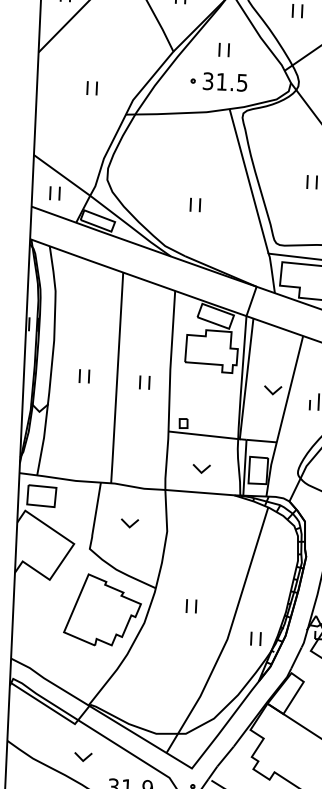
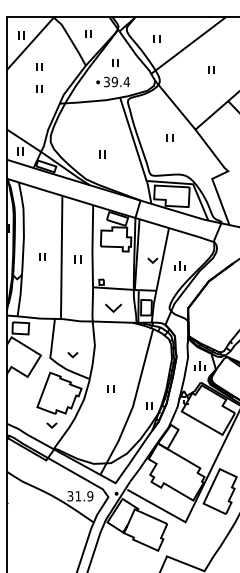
part: (94, 49) -> (39, 66), added
text: (231, 81) -> (120, 81), 31.5 -> 39.4
part: (200, 469) -> (112, 308), size x1.6
part: (129, 524) -> (72, 355), moved
part: (82, 757) -> (51, 425), moved

